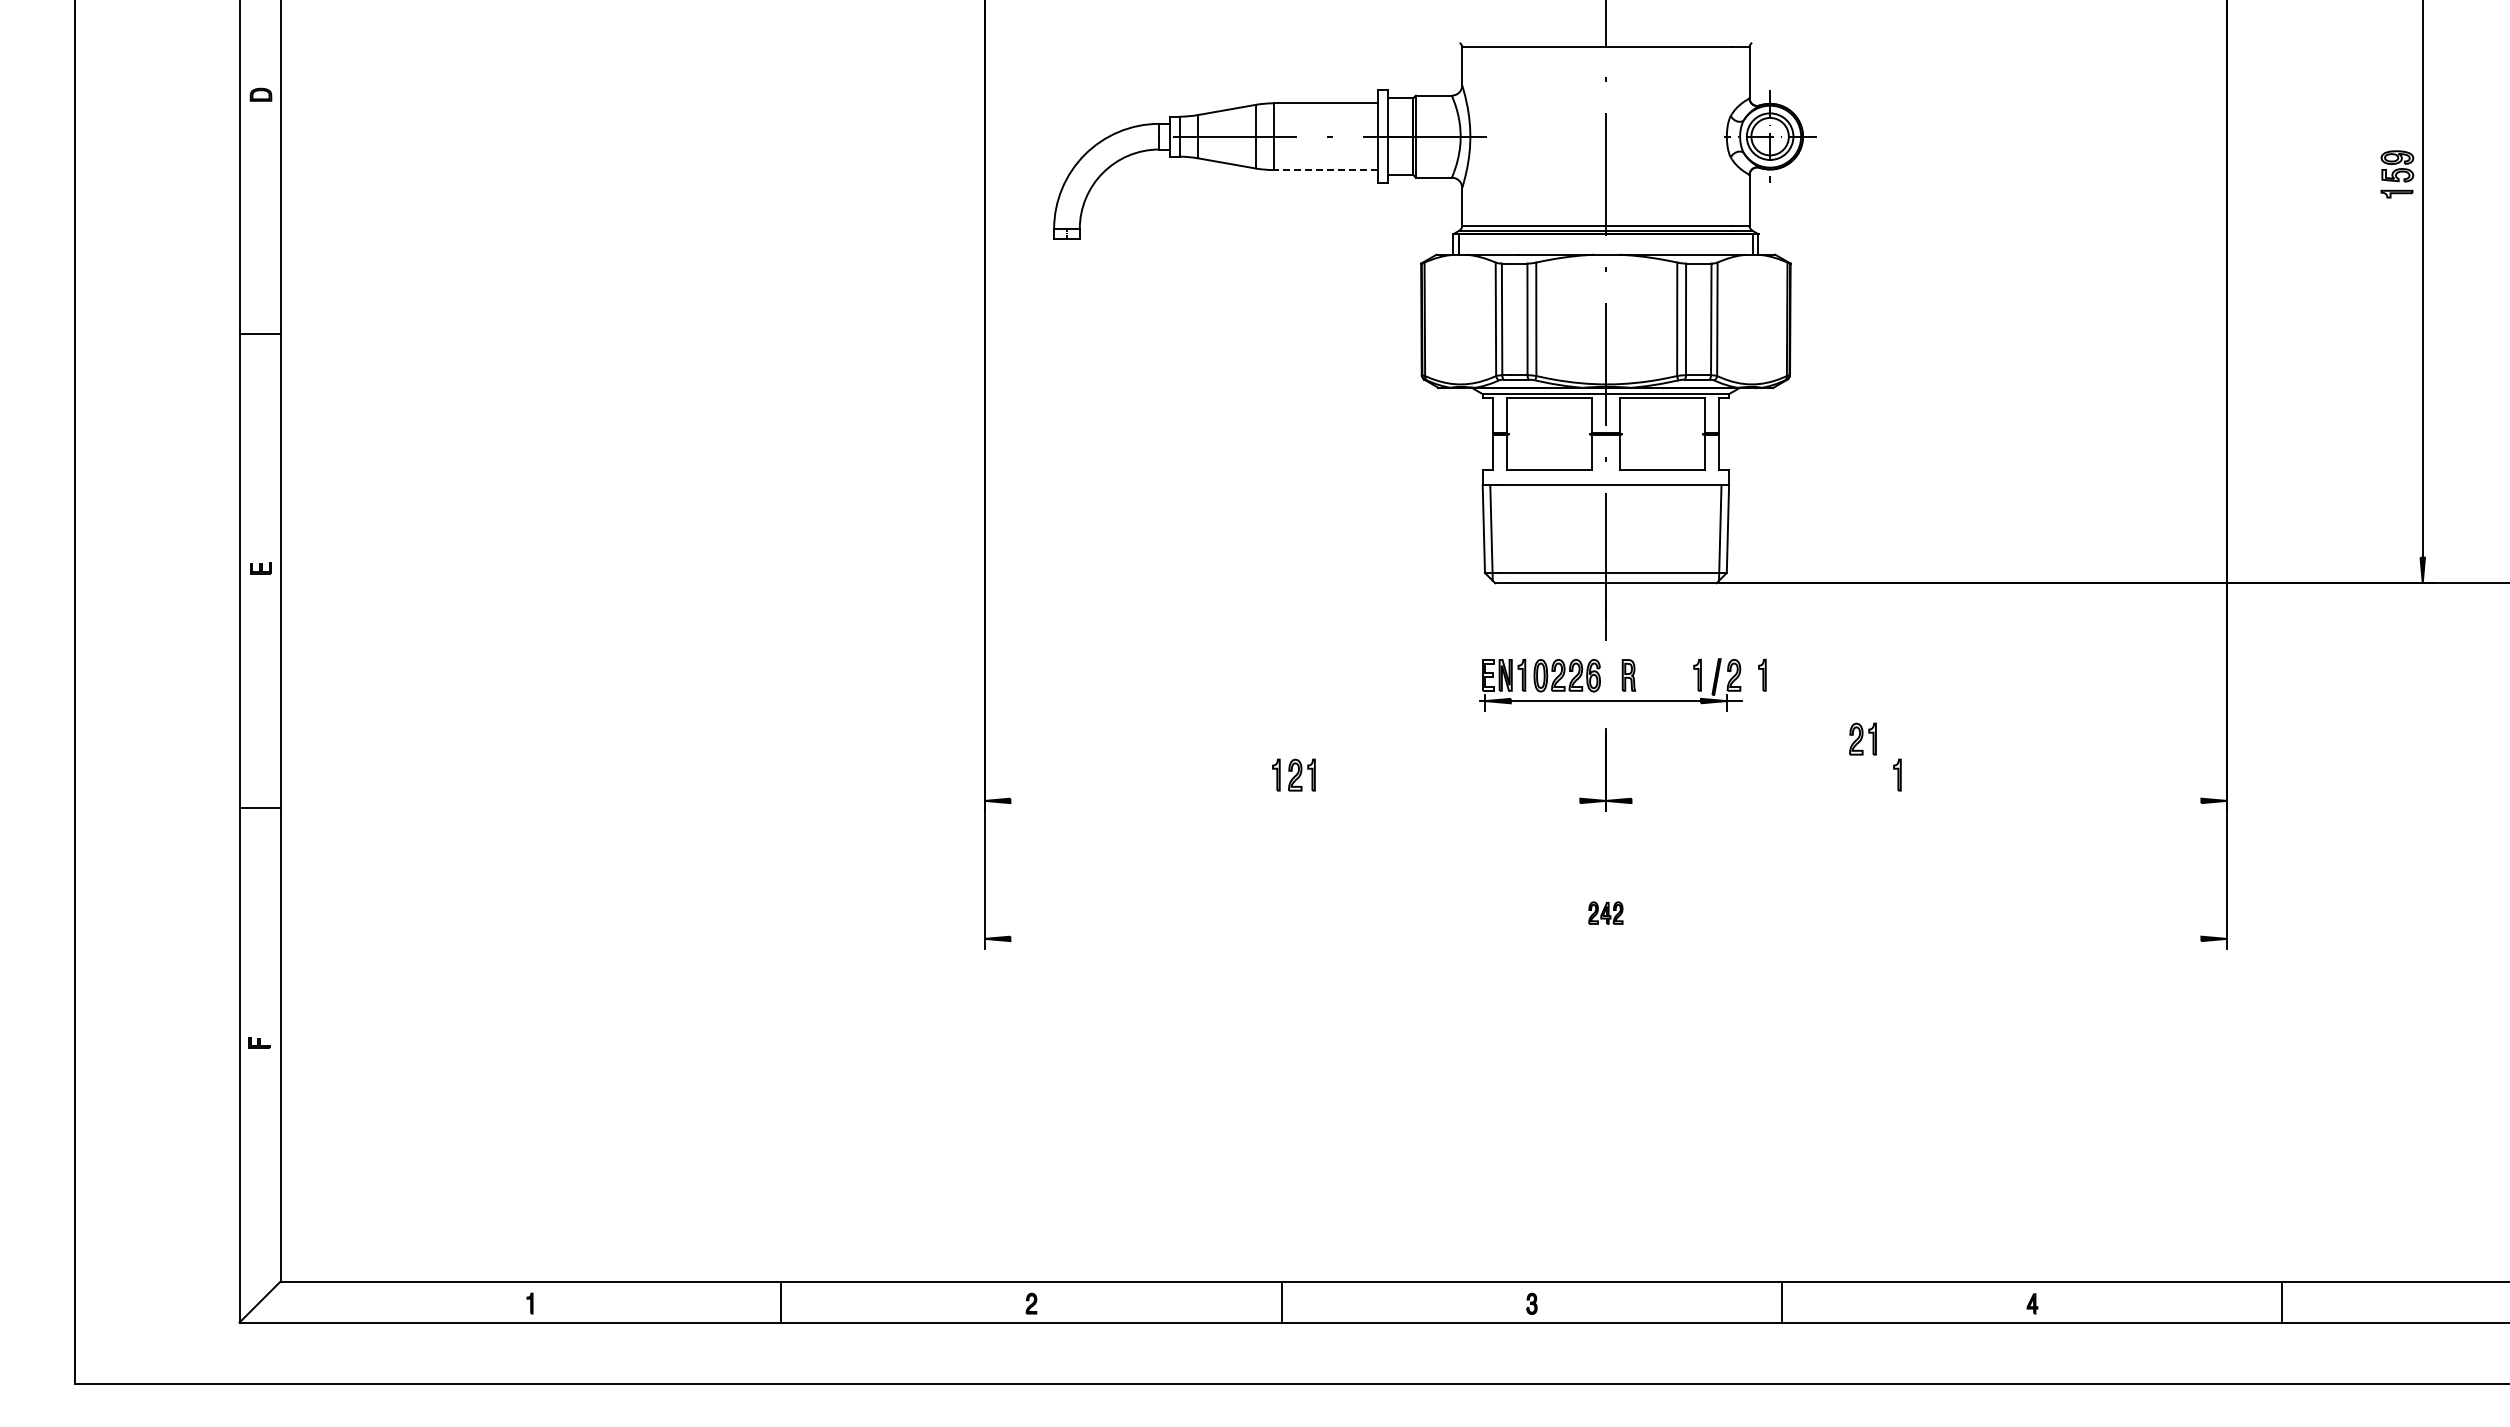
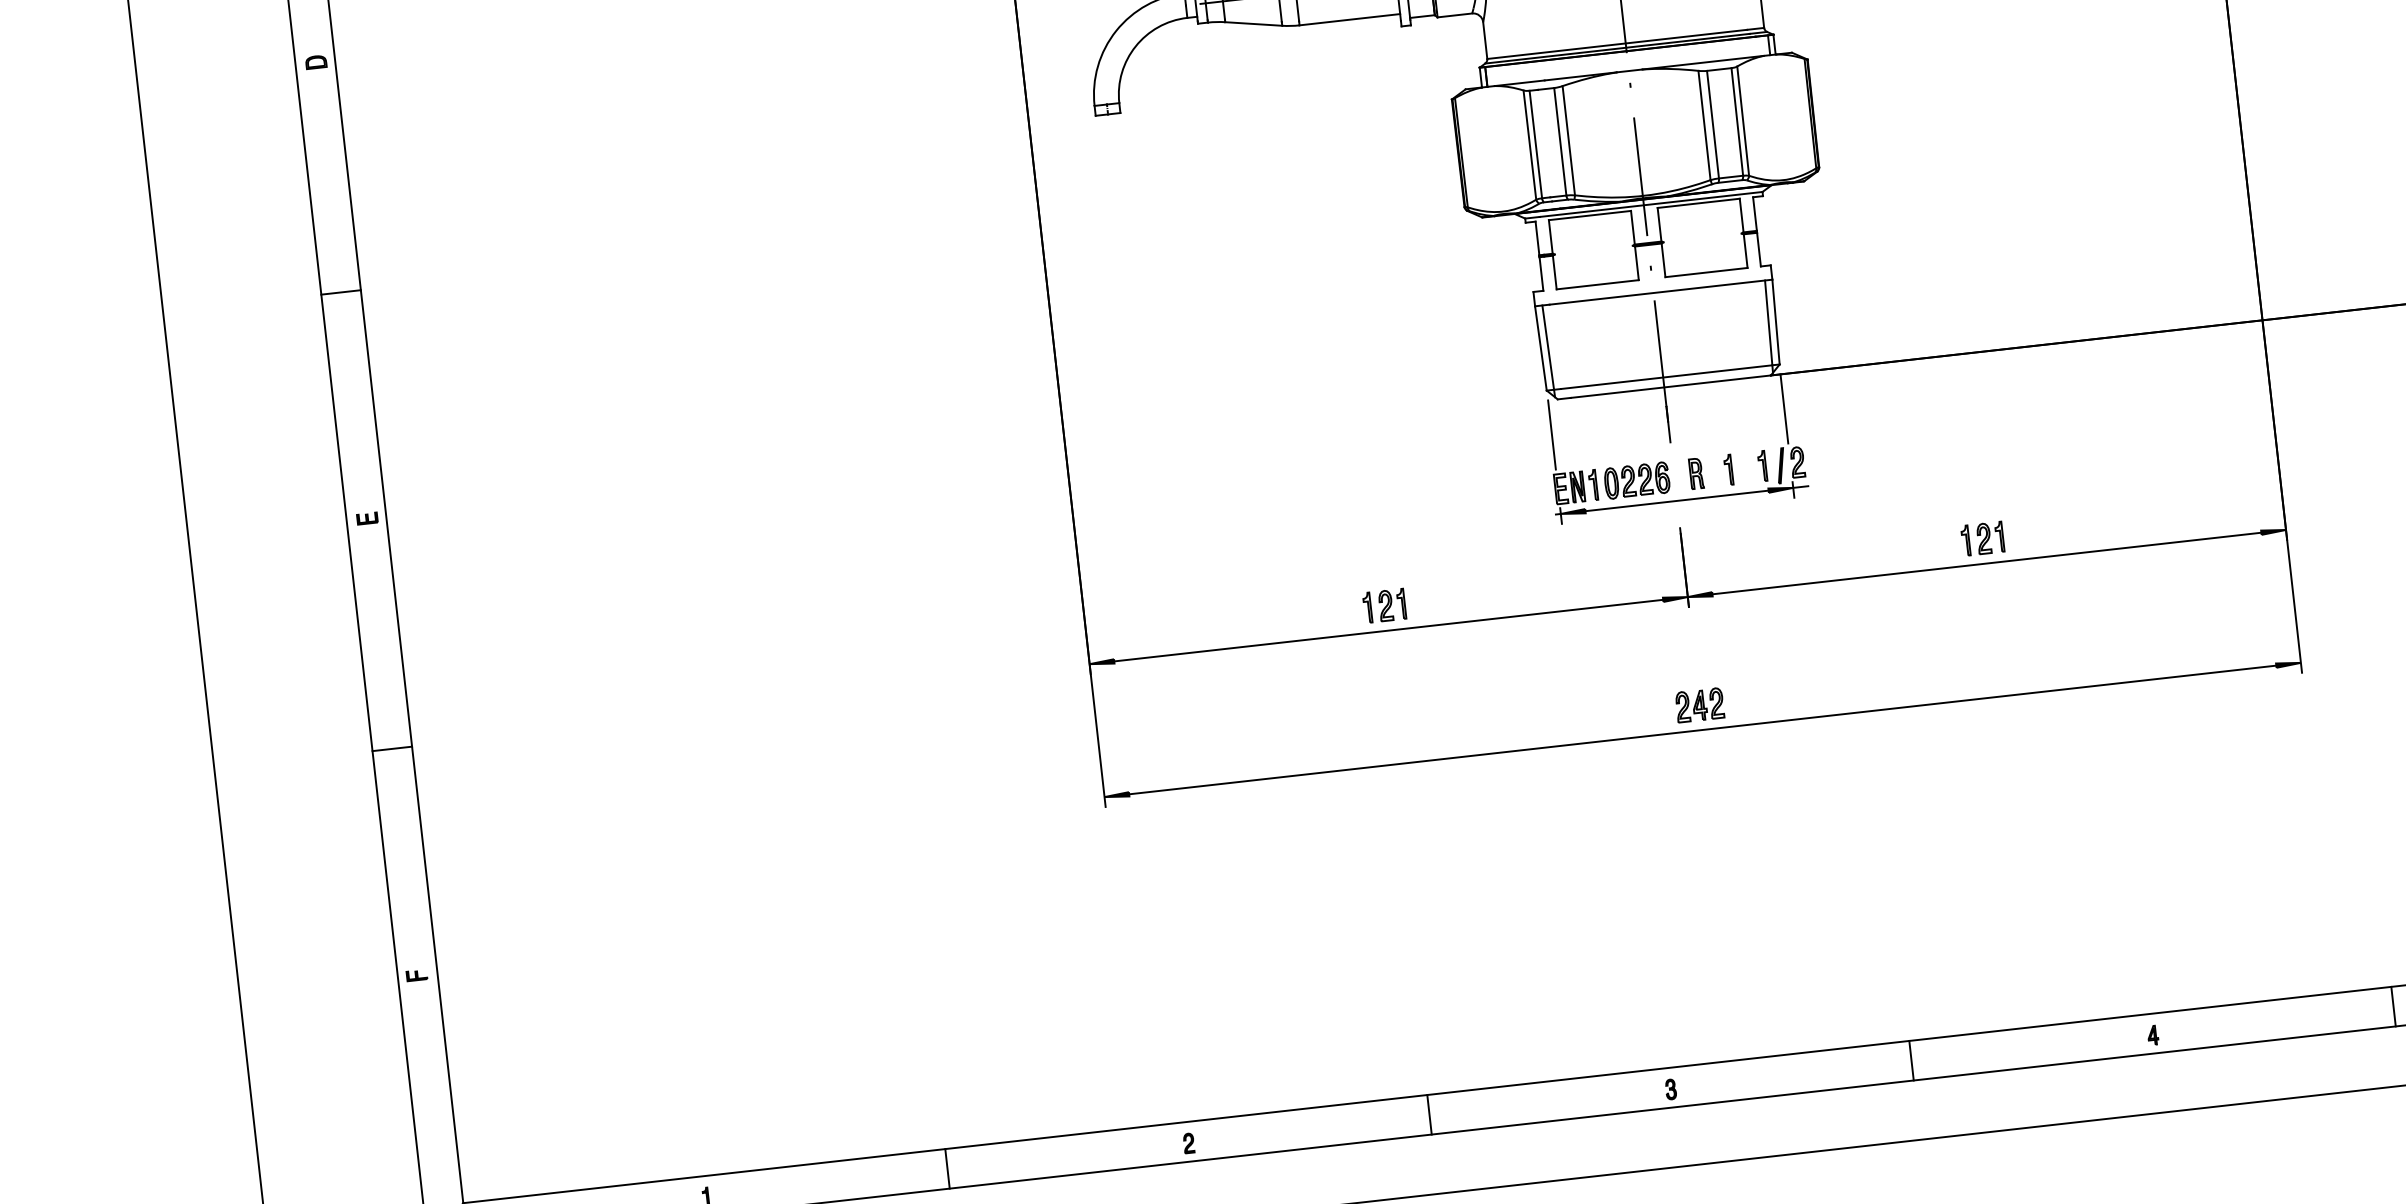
line: (1325, 170) -> (1349, 20), dashed -> solid
line: (1485, 618) -> (1552, 434), added
line: (1726, 618) -> (1784, 408), added
part: (1762, 674) -> (1728, 469), moved
part: (1862, 738) -> (1989, 537), moved
line: (1295, 800) -> (1388, 630), added
line: (1916, 800) -> (1986, 563), added
part: (1605, 912) -> (1699, 704), size x1.43
line: (1605, 938) -> (1702, 729), added

